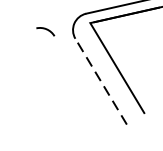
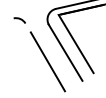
arc: (45, 30) -> (19, 19), moved
line: (100, 80) -> (65, 52), dashed -> solid
line: (73, 94) -> (47, 61), added

